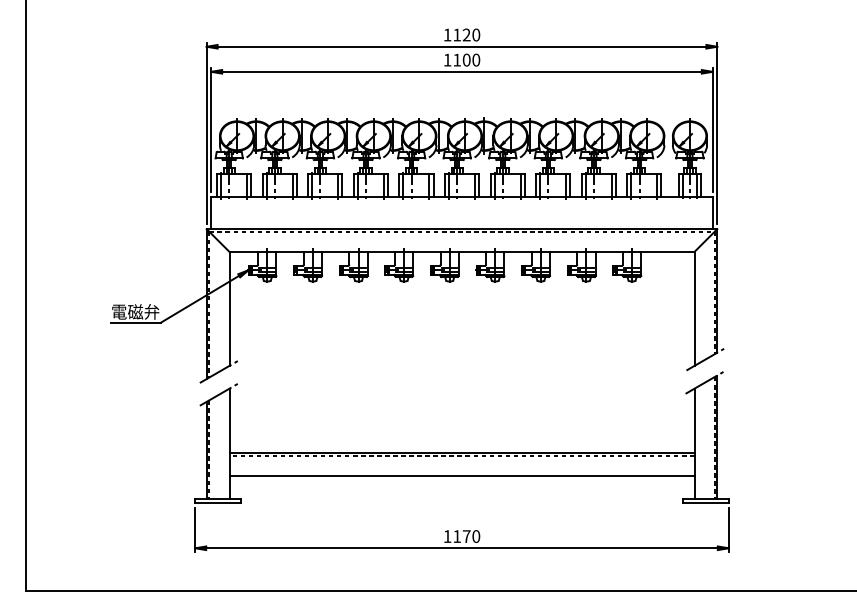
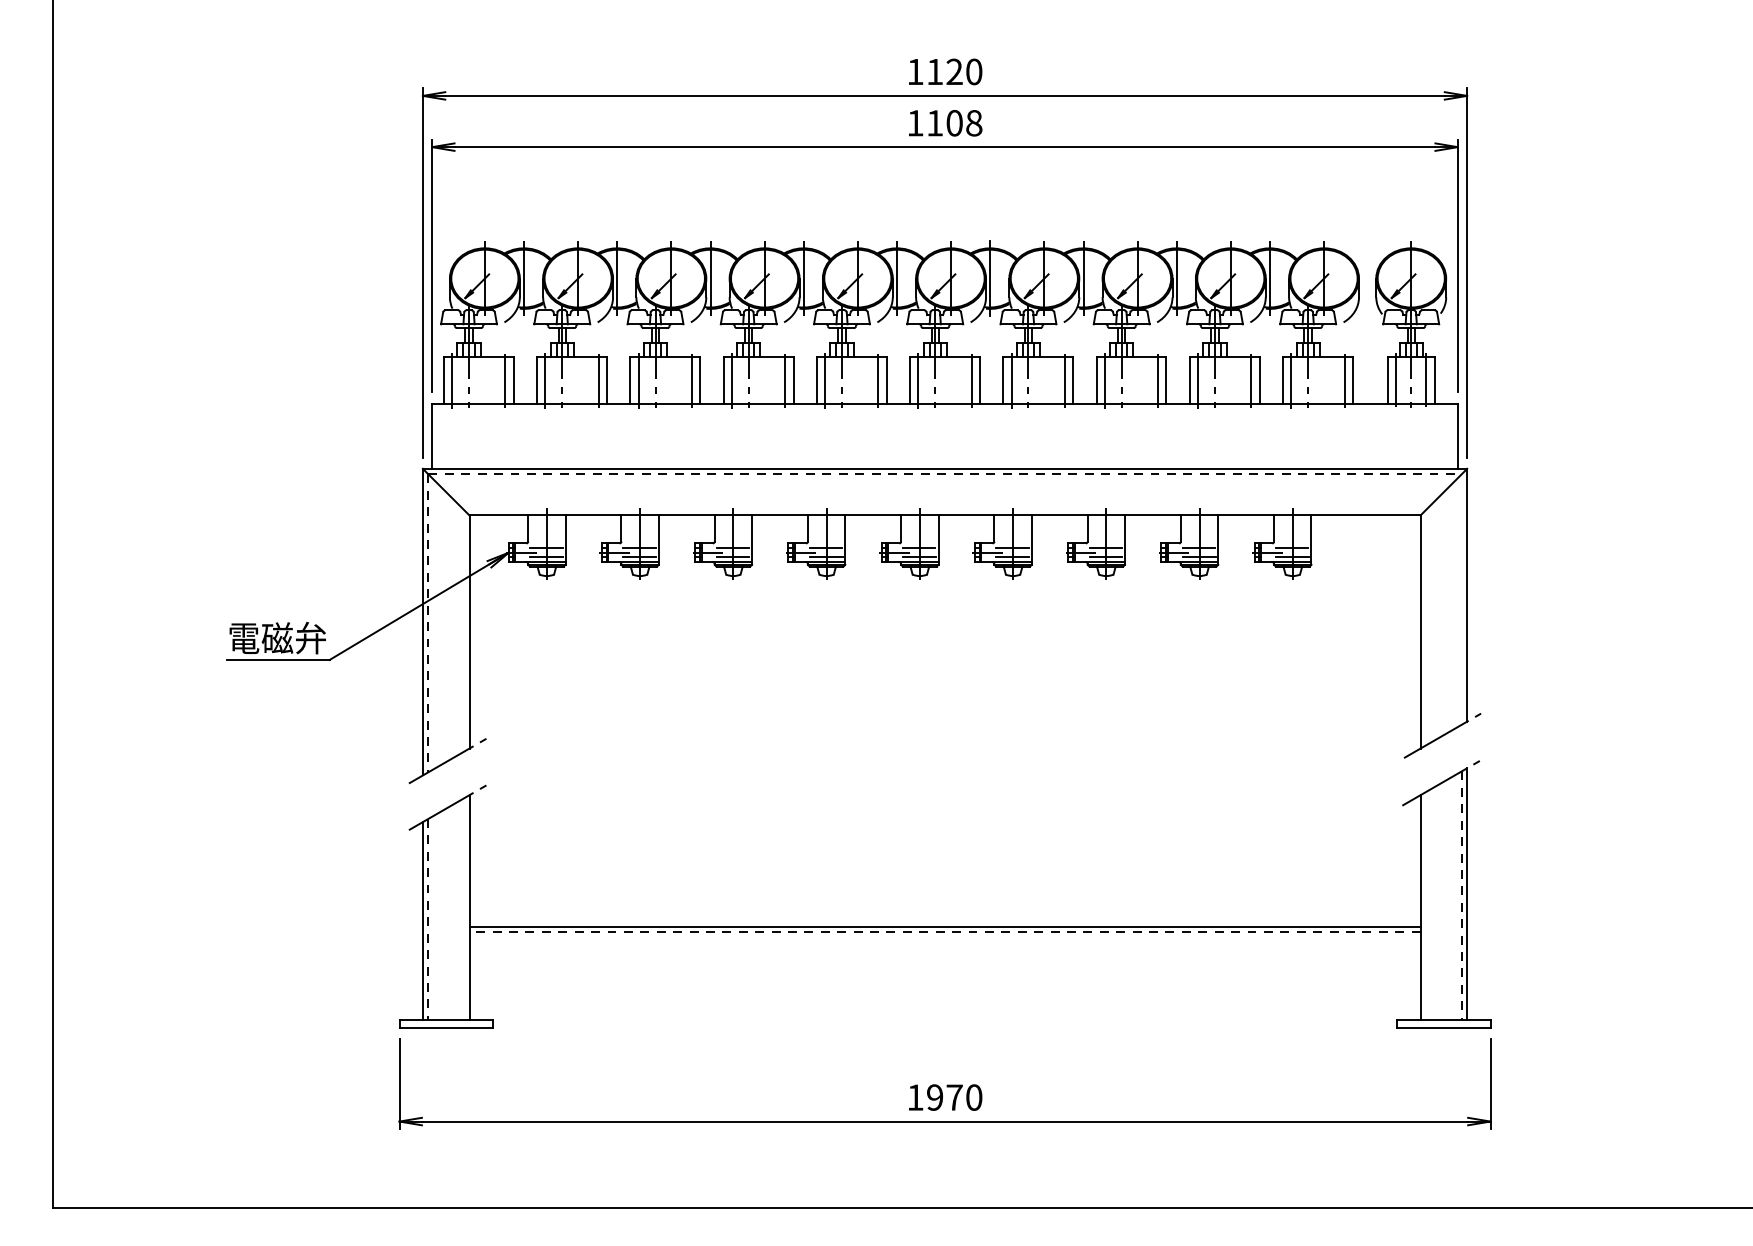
text: (476, 60) -> (974, 123), 1100 -> 1108
line: (714, 292) -> (1461, 598), removed
line: (461, 475) -> (943, 972), removed
text: (456, 536) -> (933, 1097), 1170 -> 1970

